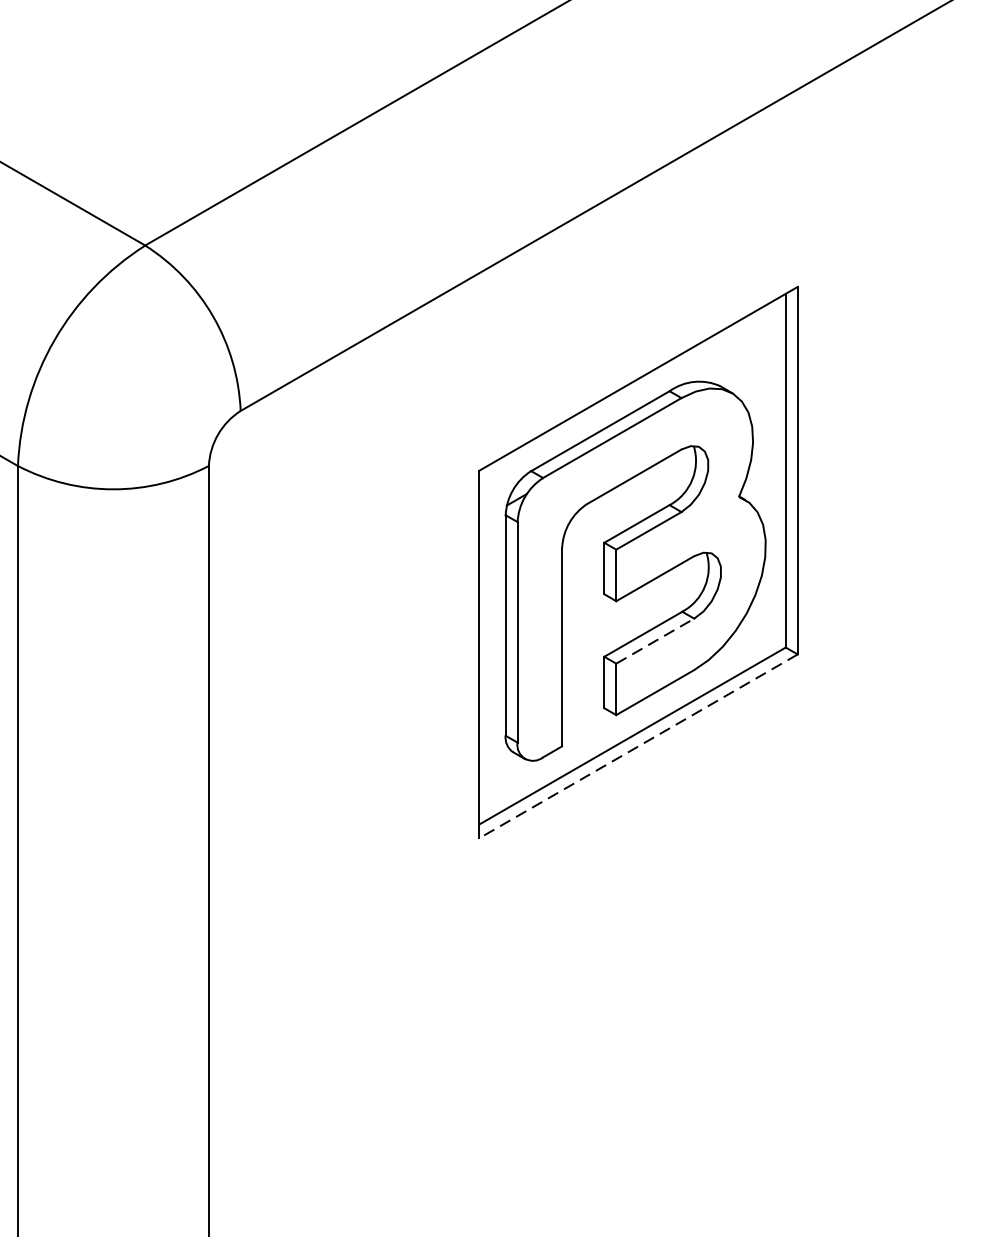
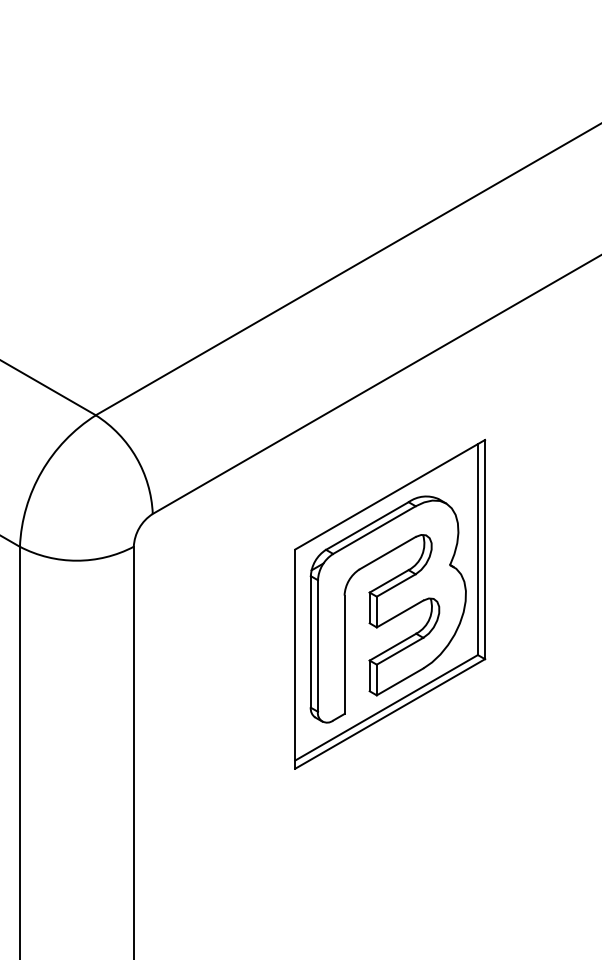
line: (655, 641) -> (400, 651), dashed -> solid
line: (639, 745) -> (390, 713), dashed -> solid

